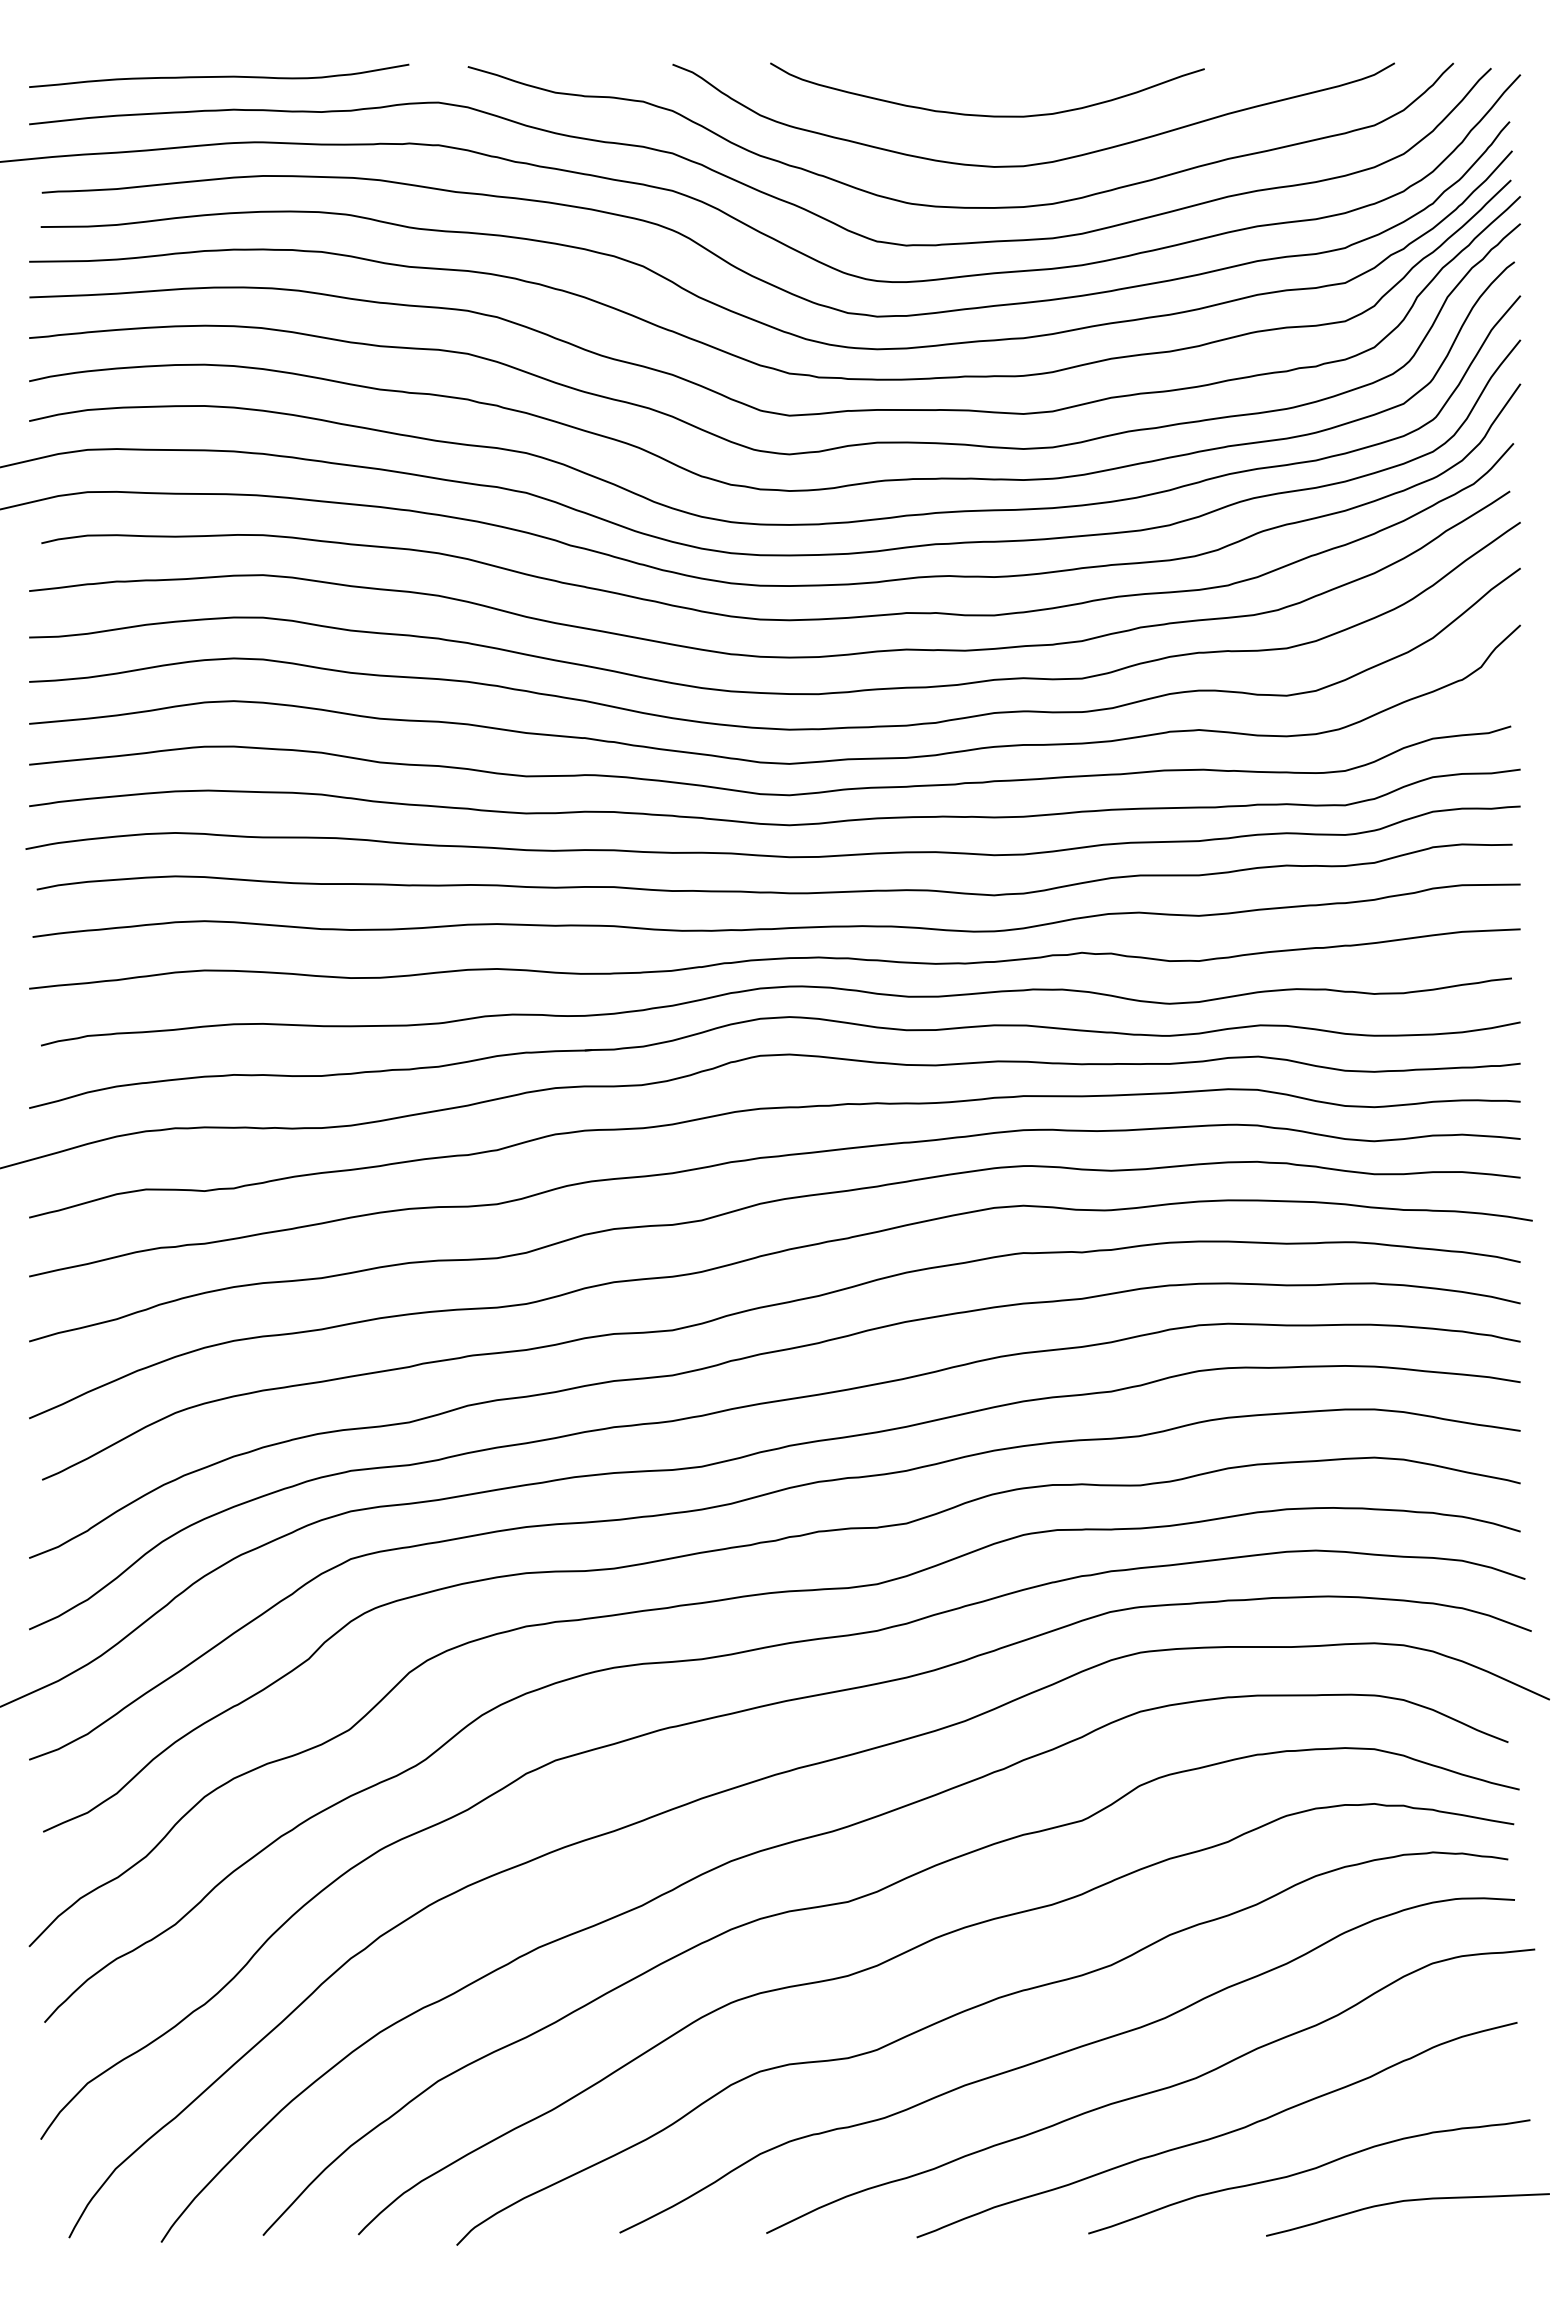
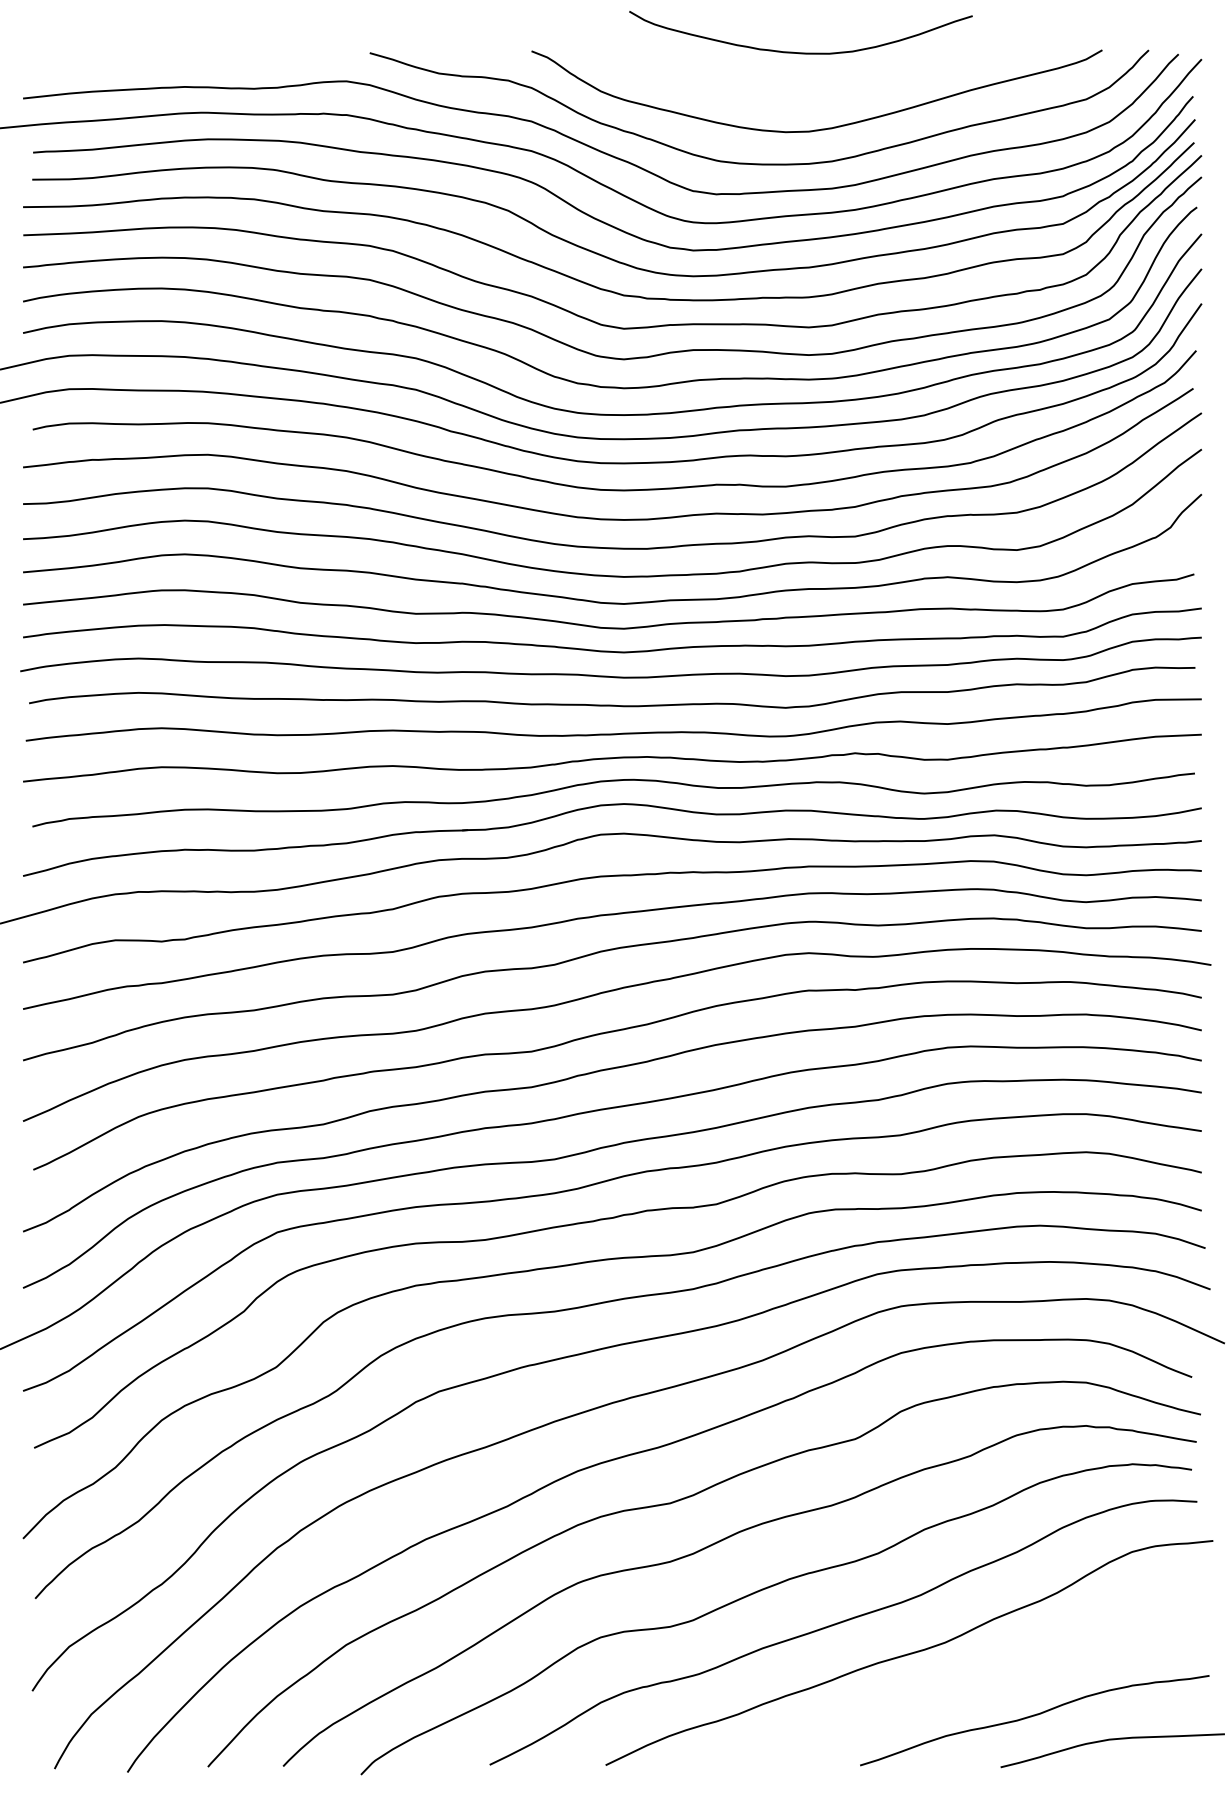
curve: (219, 76) -> (173, 60), removed
curve: (982, 114) -> (797, 52), moved
curve: (1217, 2135) -> (962, 1687), removed

